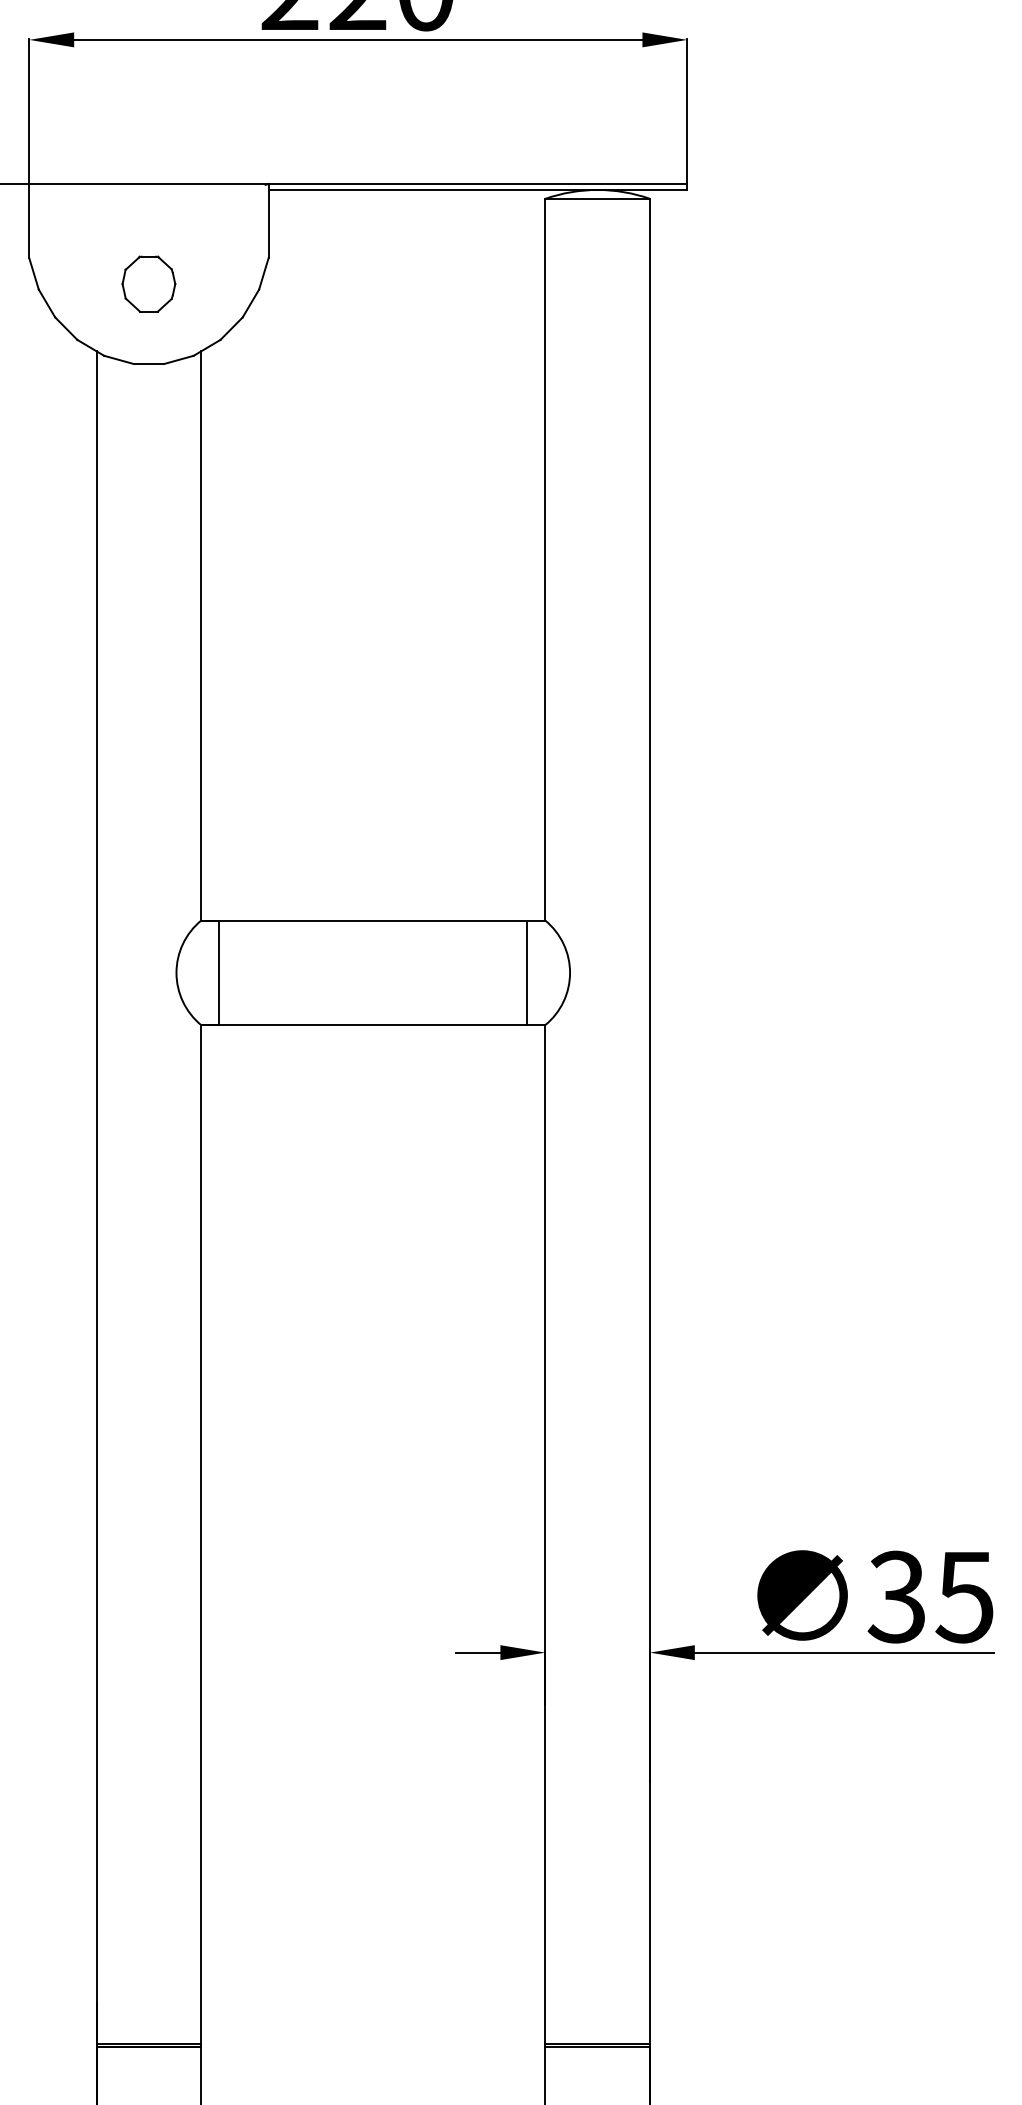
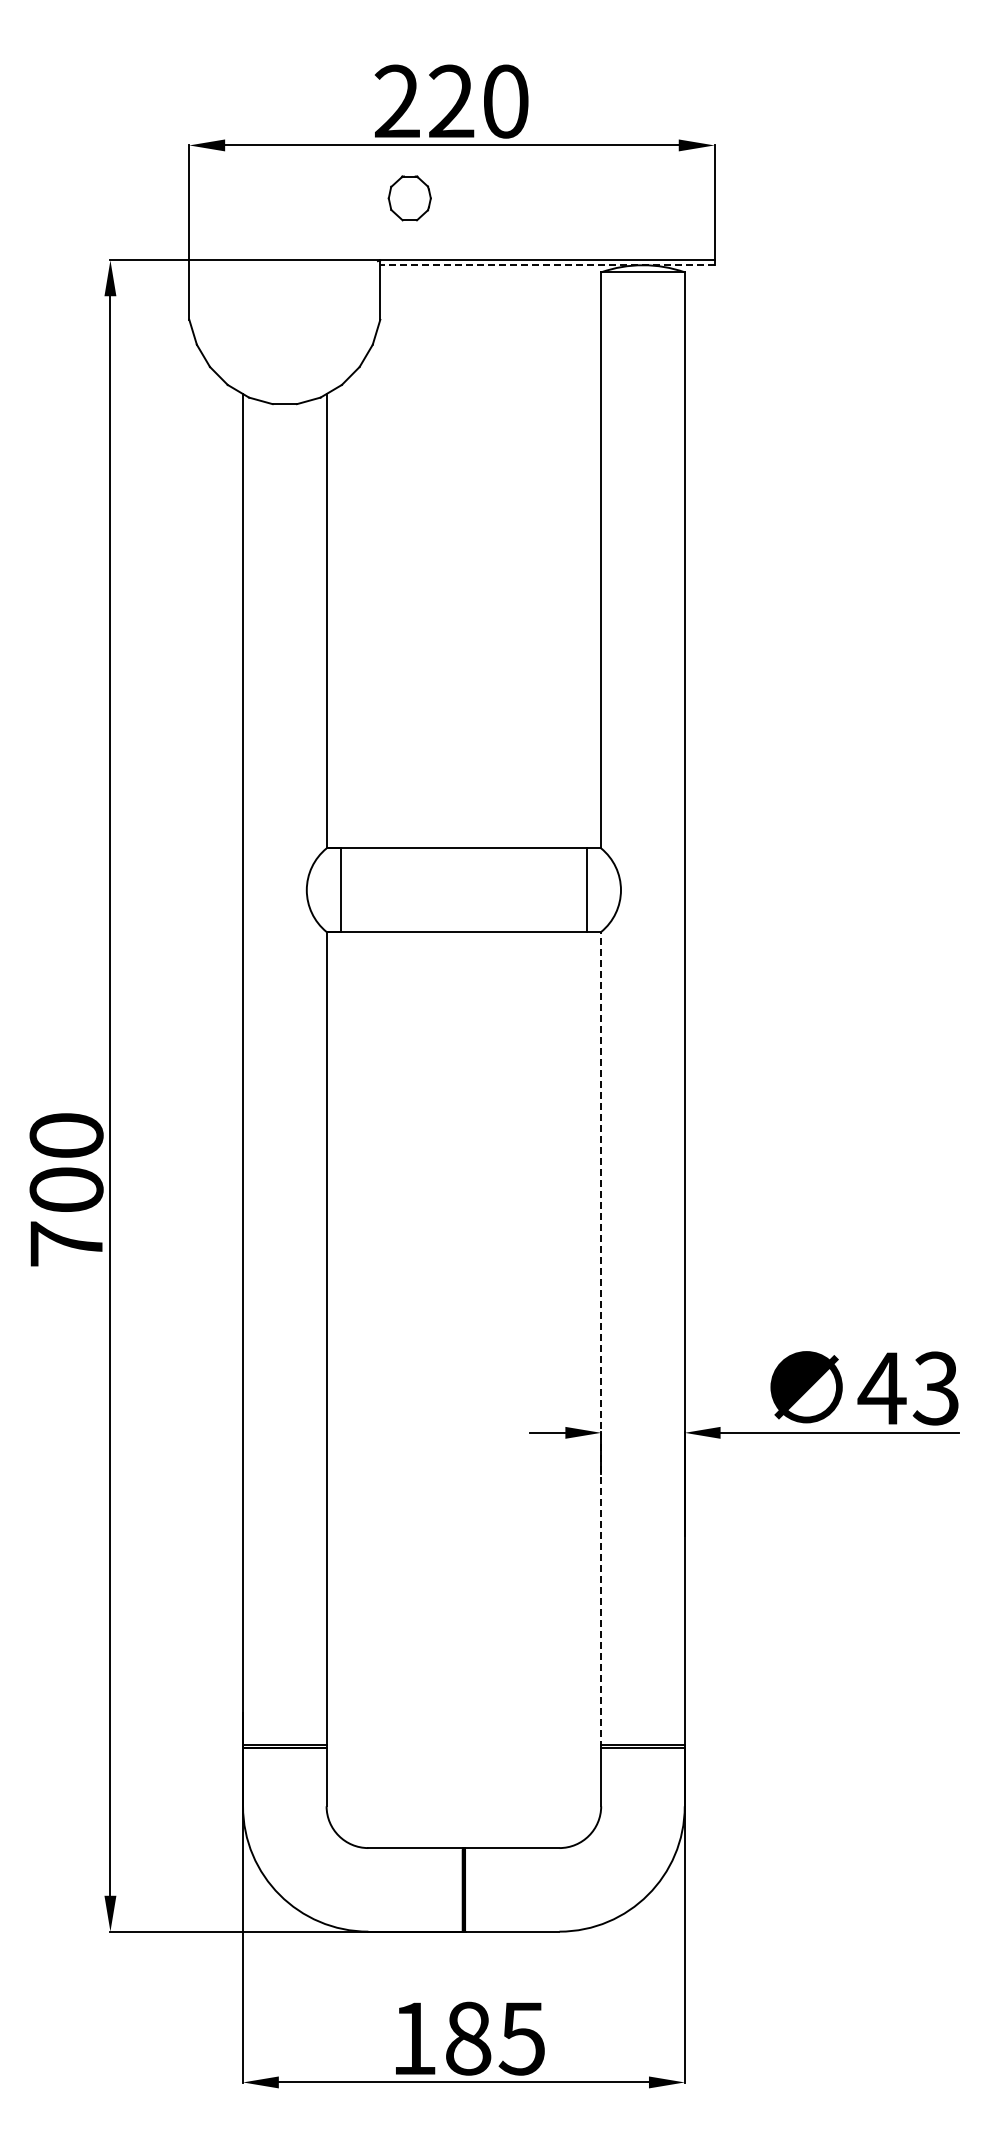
line: (476, 190) -> (546, 265), solid -> dashed
part: (148, 284) -> (409, 198), moved
line: (545, 1535) -> (601, 1339), solid -> dashed
text: (928, 1597) -> (907, 1388), 35 -> 43

